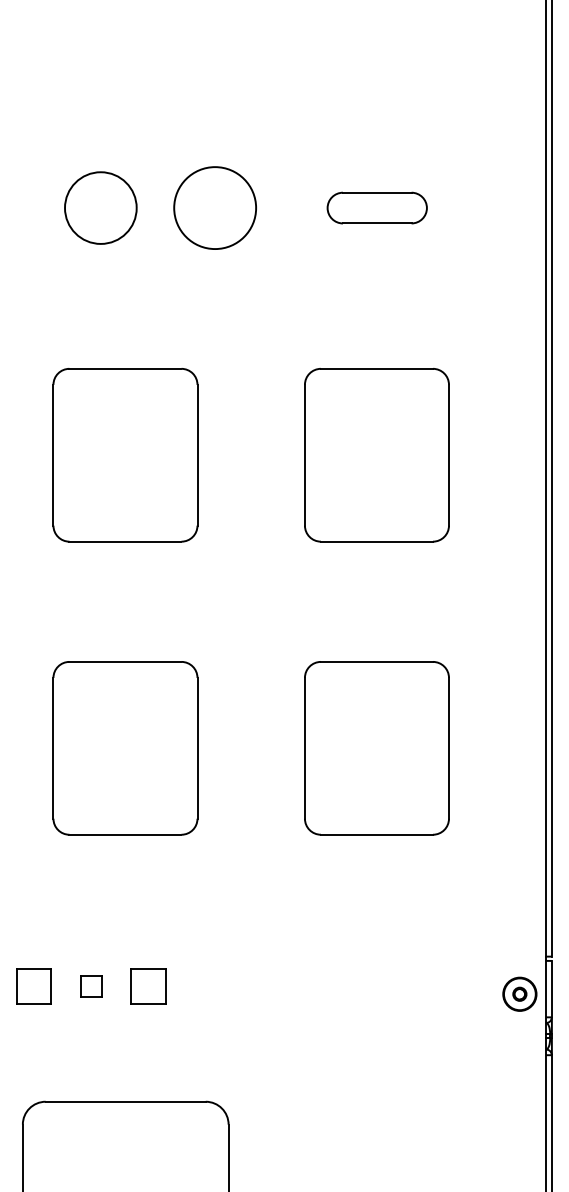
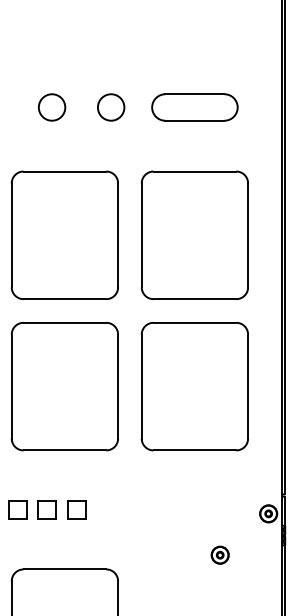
circle: (99, 208) -> (51, 107), size x0.71
circle: (213, 208) -> (110, 107), size x0.62
part: (376, 208) -> (194, 107), size x1.67
part: (124, 453) -> (64, 234), size x1.43
part: (376, 453) -> (194, 234), size x1.43
part: (124, 747) -> (64, 386), size x1.43
part: (376, 747) -> (194, 386), size x1.43
part: (90, 985) -> (46, 509), size x1.67
part: (424, 1072) -> (219, 554), added

